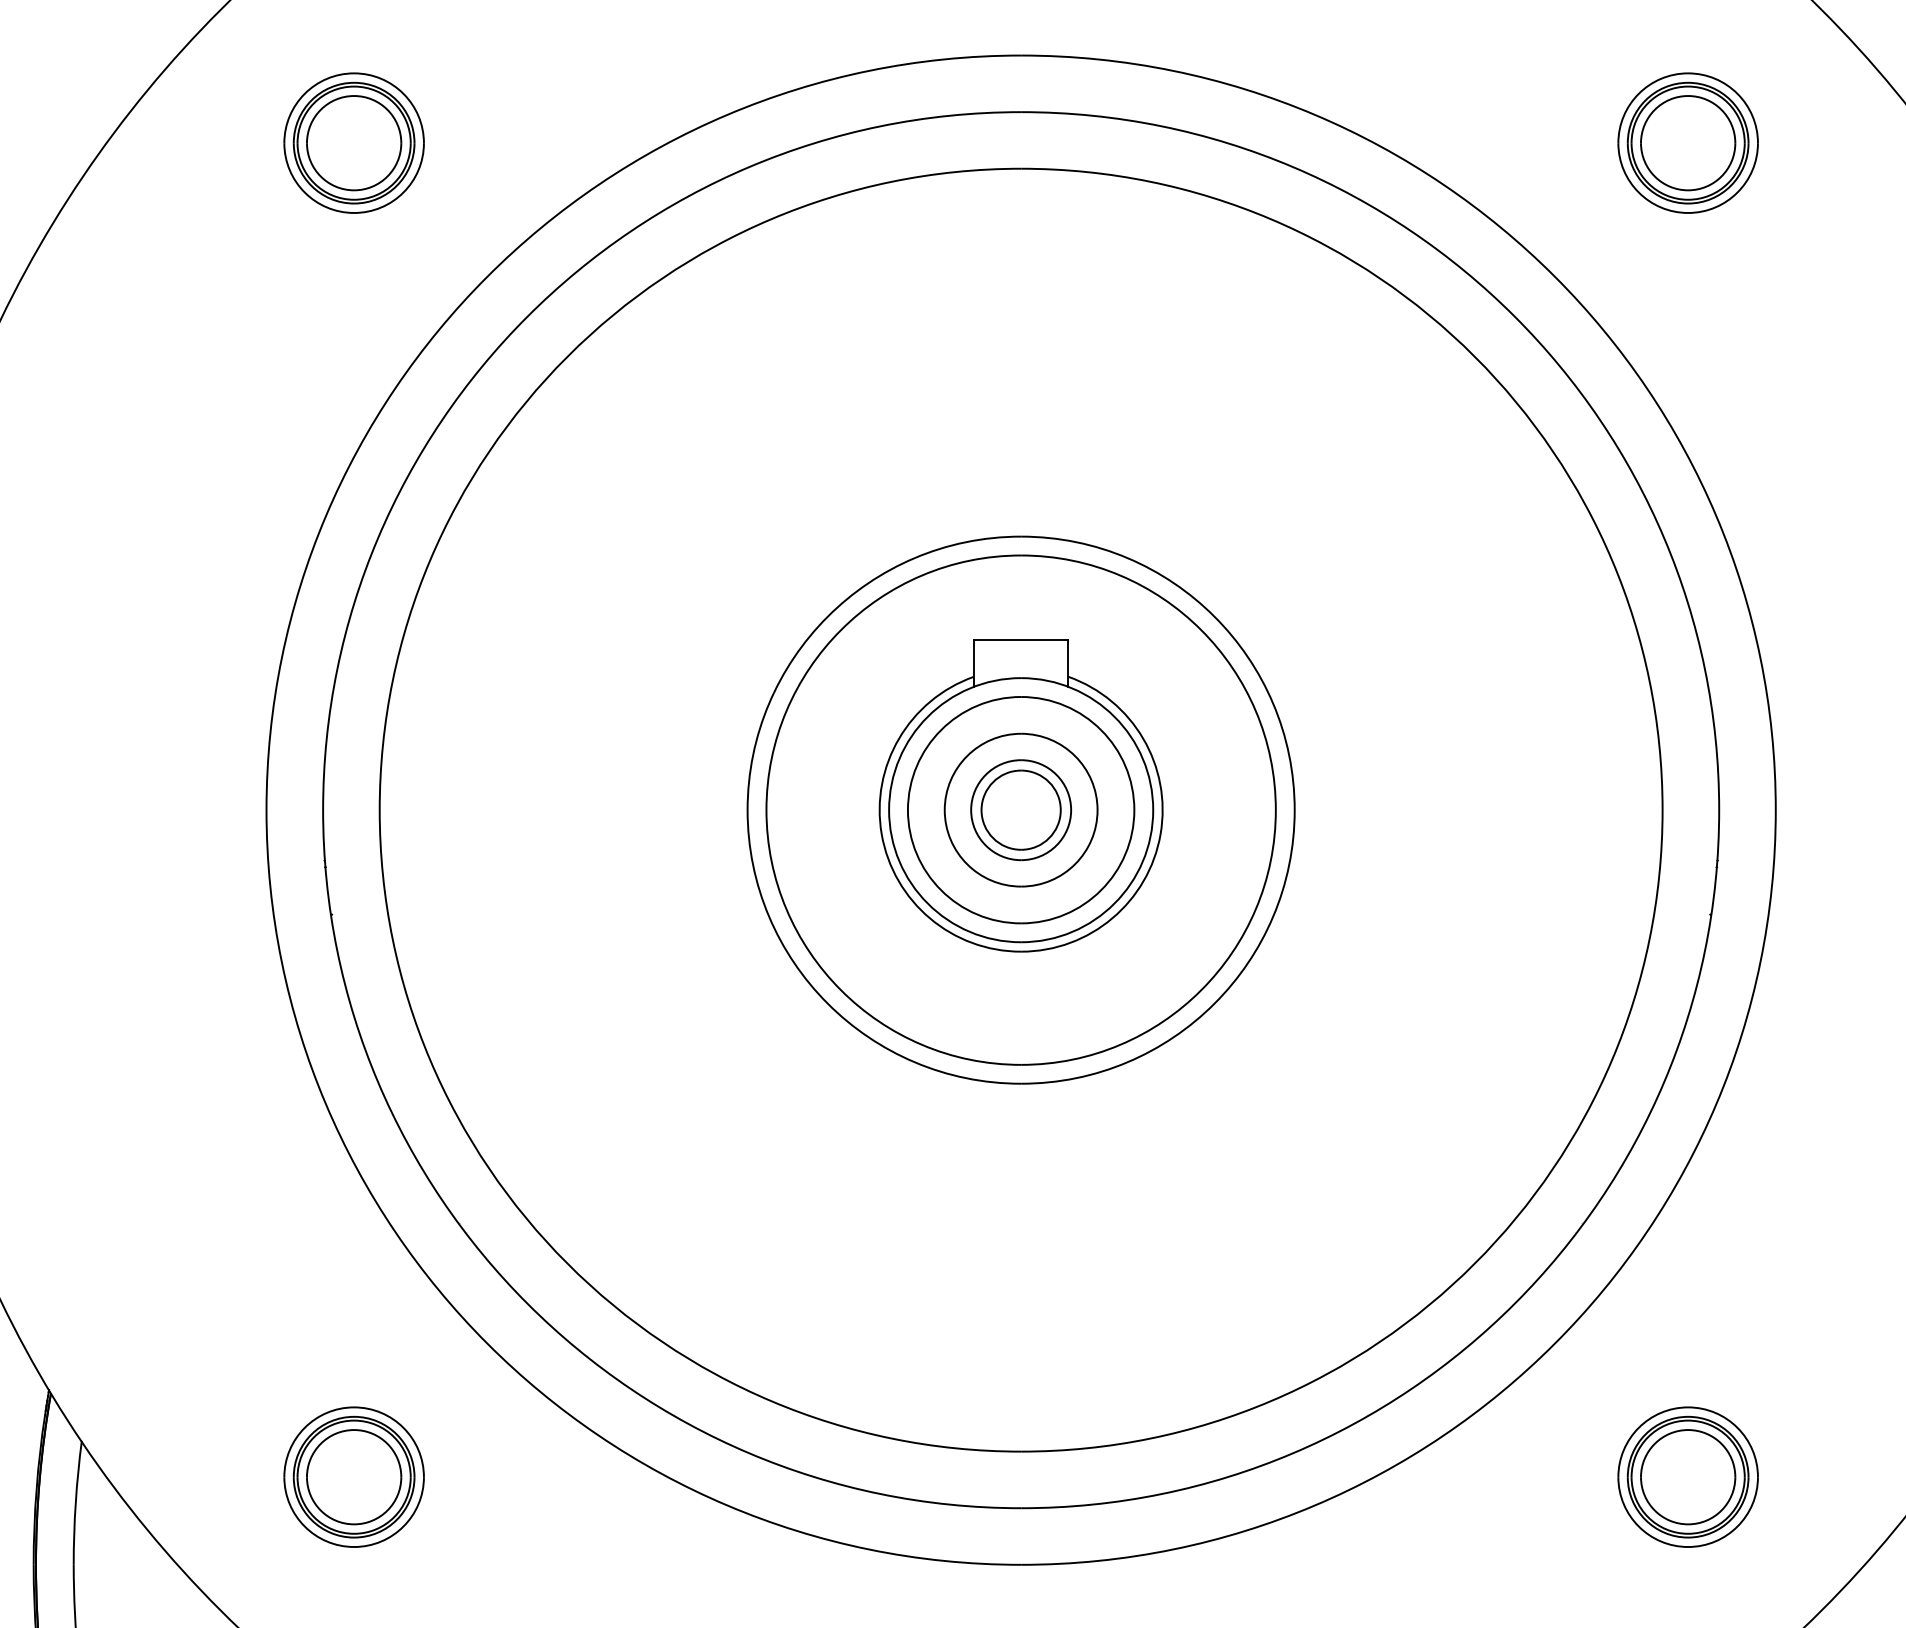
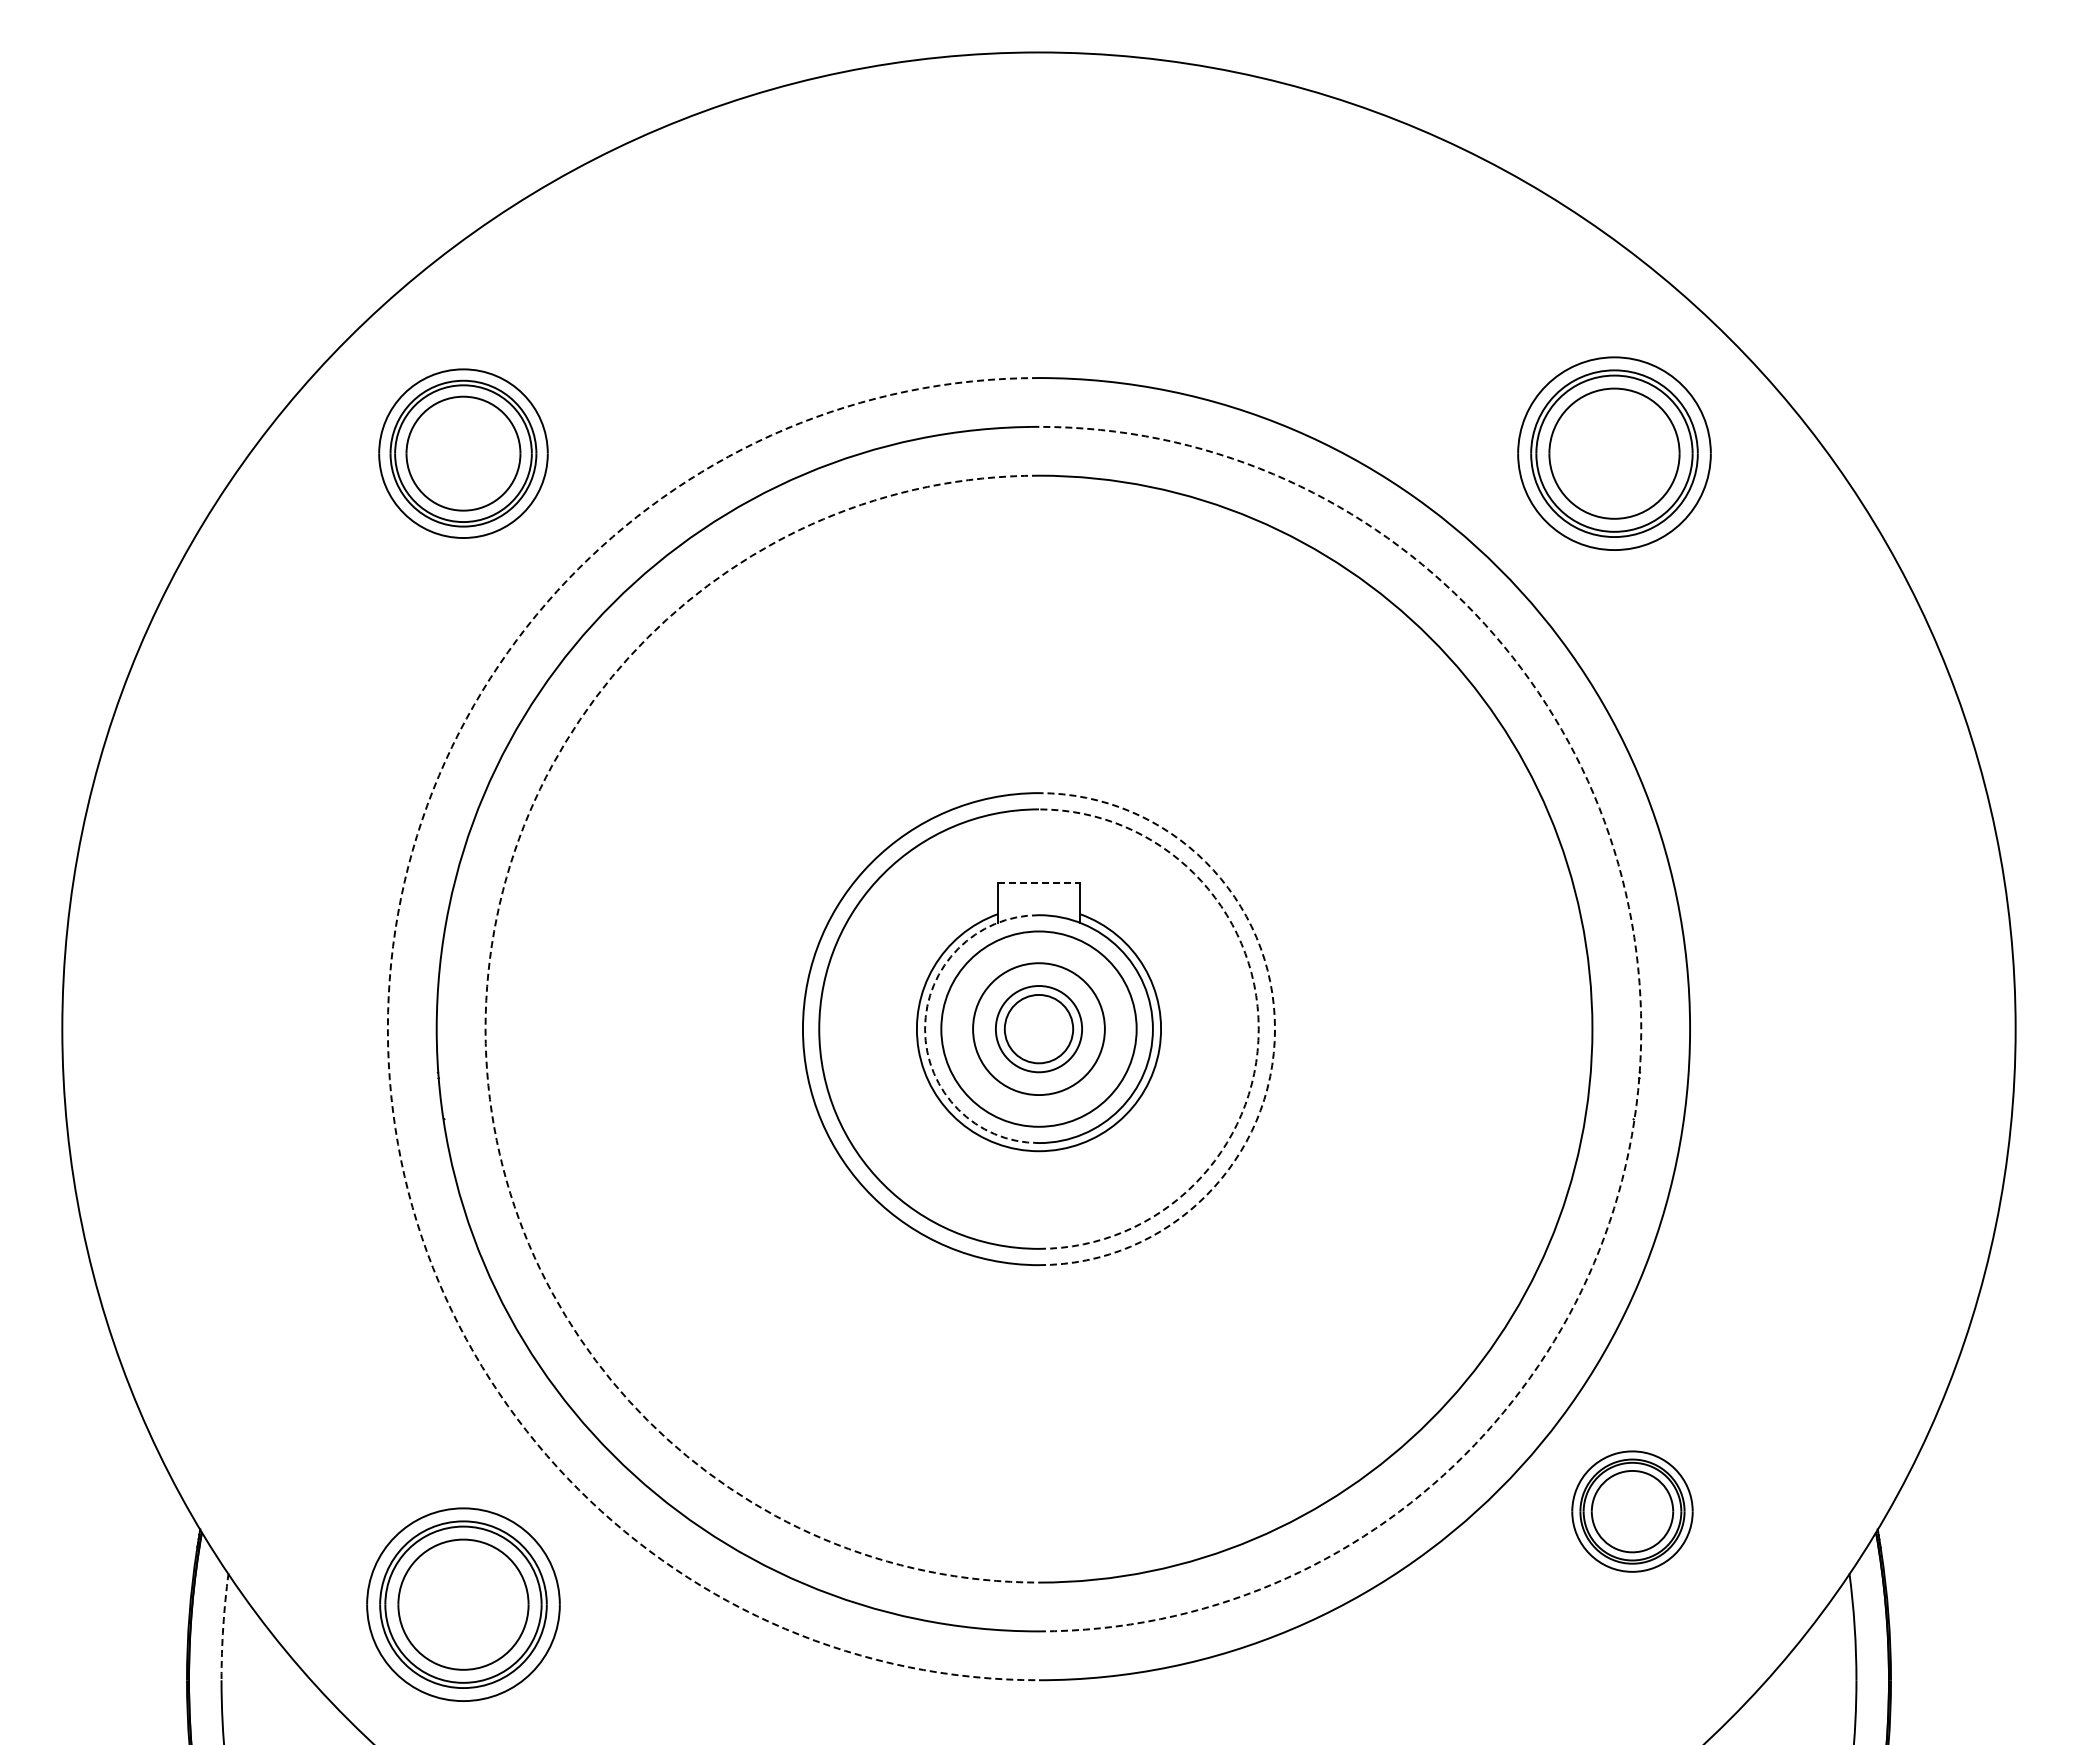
part: (354, 143) -> (463, 453), size x1.4
part: (1688, 143) -> (1614, 453), size x1.6
line: (1021, 640) -> (1039, 882), solid -> dashed
arc: (266, 810) -> (387, 1029), solid -> dashed
arc: (379, 810) -> (485, 1029), solid -> dashed
arc: (889, 810) -> (925, 1029), solid -> dashed
arc: (1275, 810) -> (1258, 1029), solid -> dashed
arc: (1295, 810) -> (1275, 1029), solid -> dashed
arc: (1719, 810) -> (1641, 1029), solid -> dashed
part: (354, 1477) -> (463, 1604), size x1.6
part: (1688, 1477) -> (1632, 1511), moved
arc: (75, 1502) -> (223, 1626), solid -> dashed

